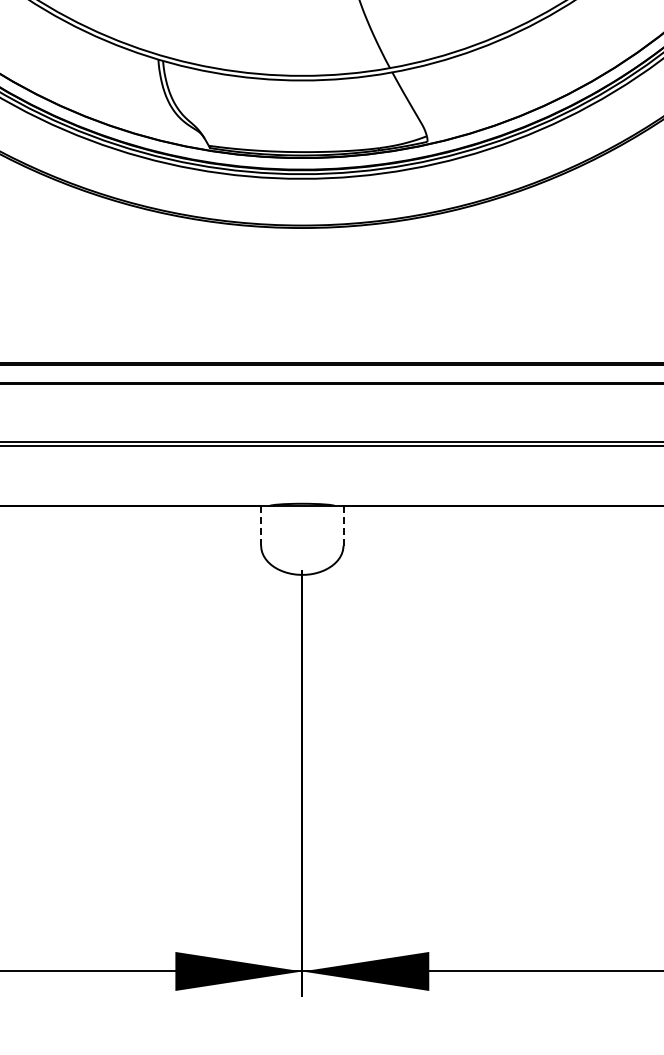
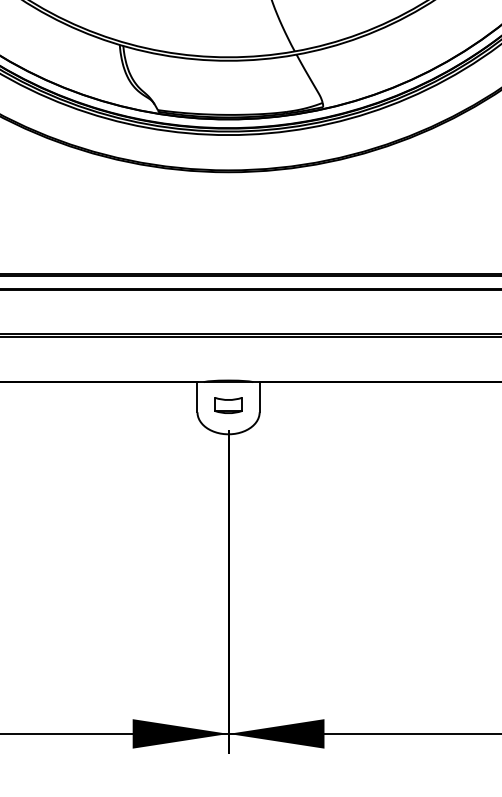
line: (261, 526) -> (197, 397), dashed -> solid
line: (343, 526) -> (259, 397), dashed -> solid
part: (301, 536) -> (227, 405), added

